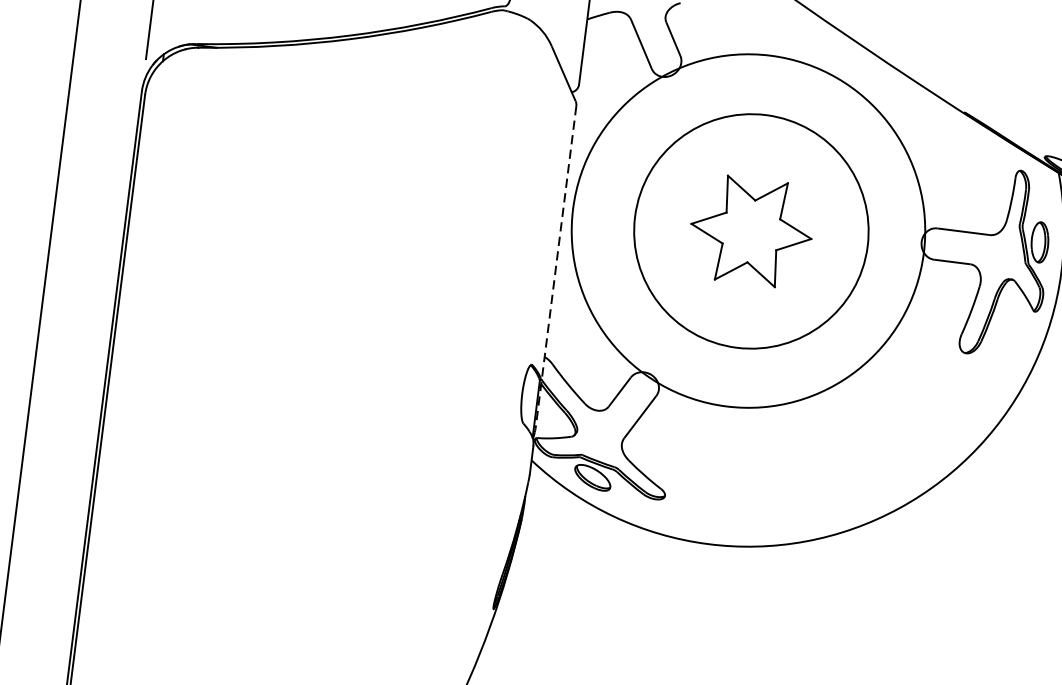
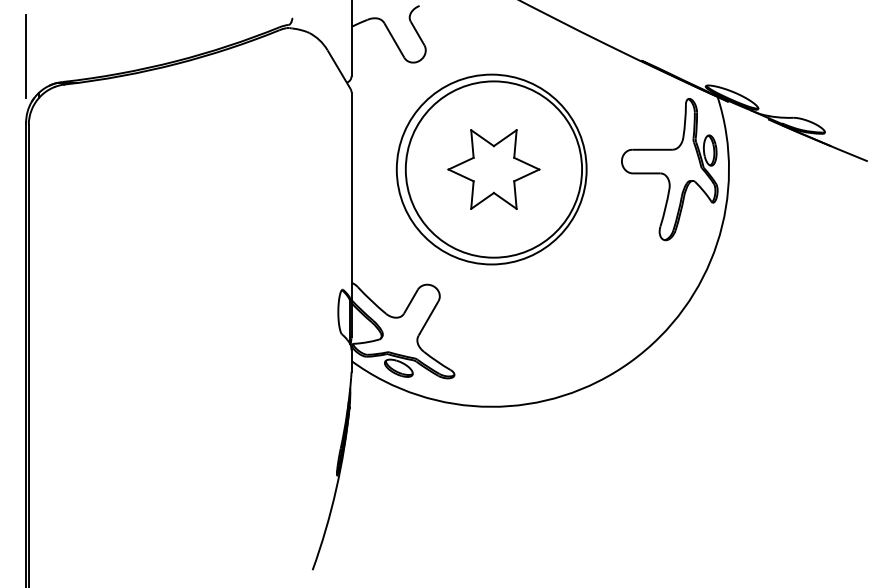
circle: (748, 230) -> (491, 169), size x0.71
line: (555, 268) -> (351, 215), dashed -> solid

